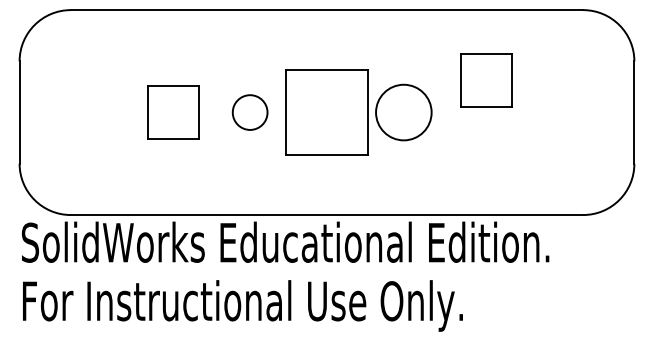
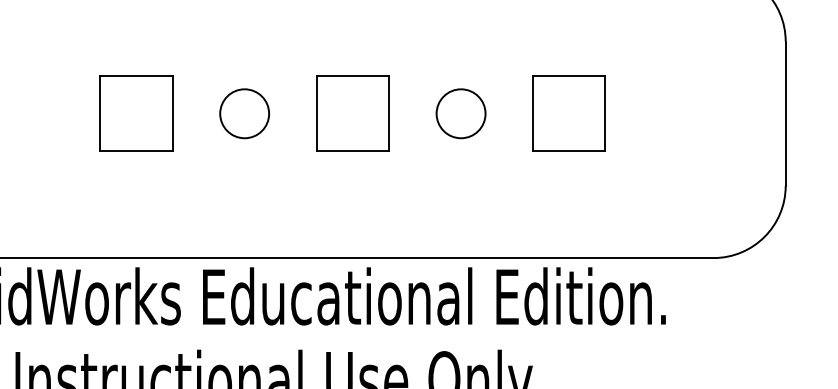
part: (486, 80) -> (569, 113), moved
part: (326, 112) -> (352, 113), size x0.62
circle: (403, 112) -> (460, 113), size x0.62

